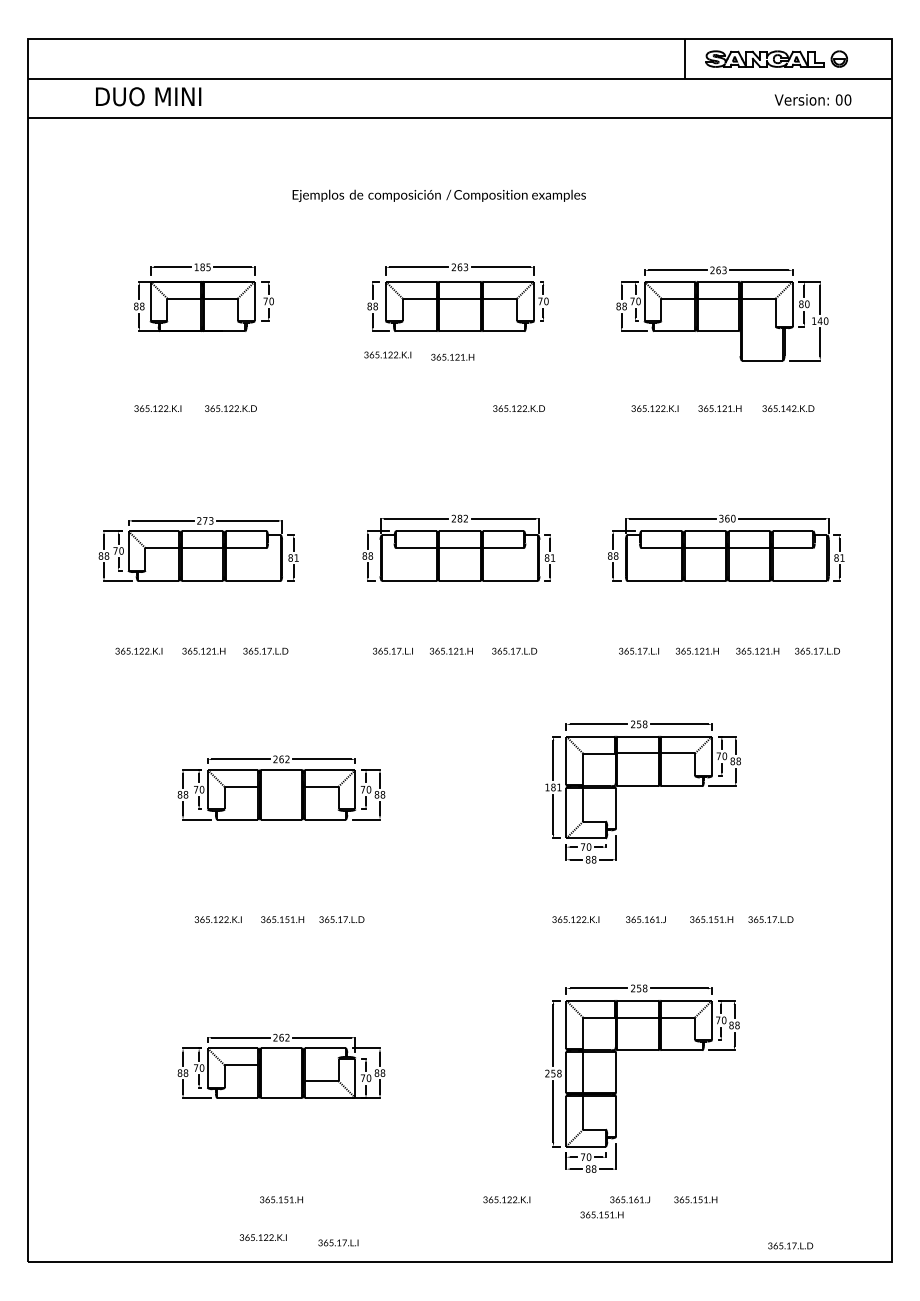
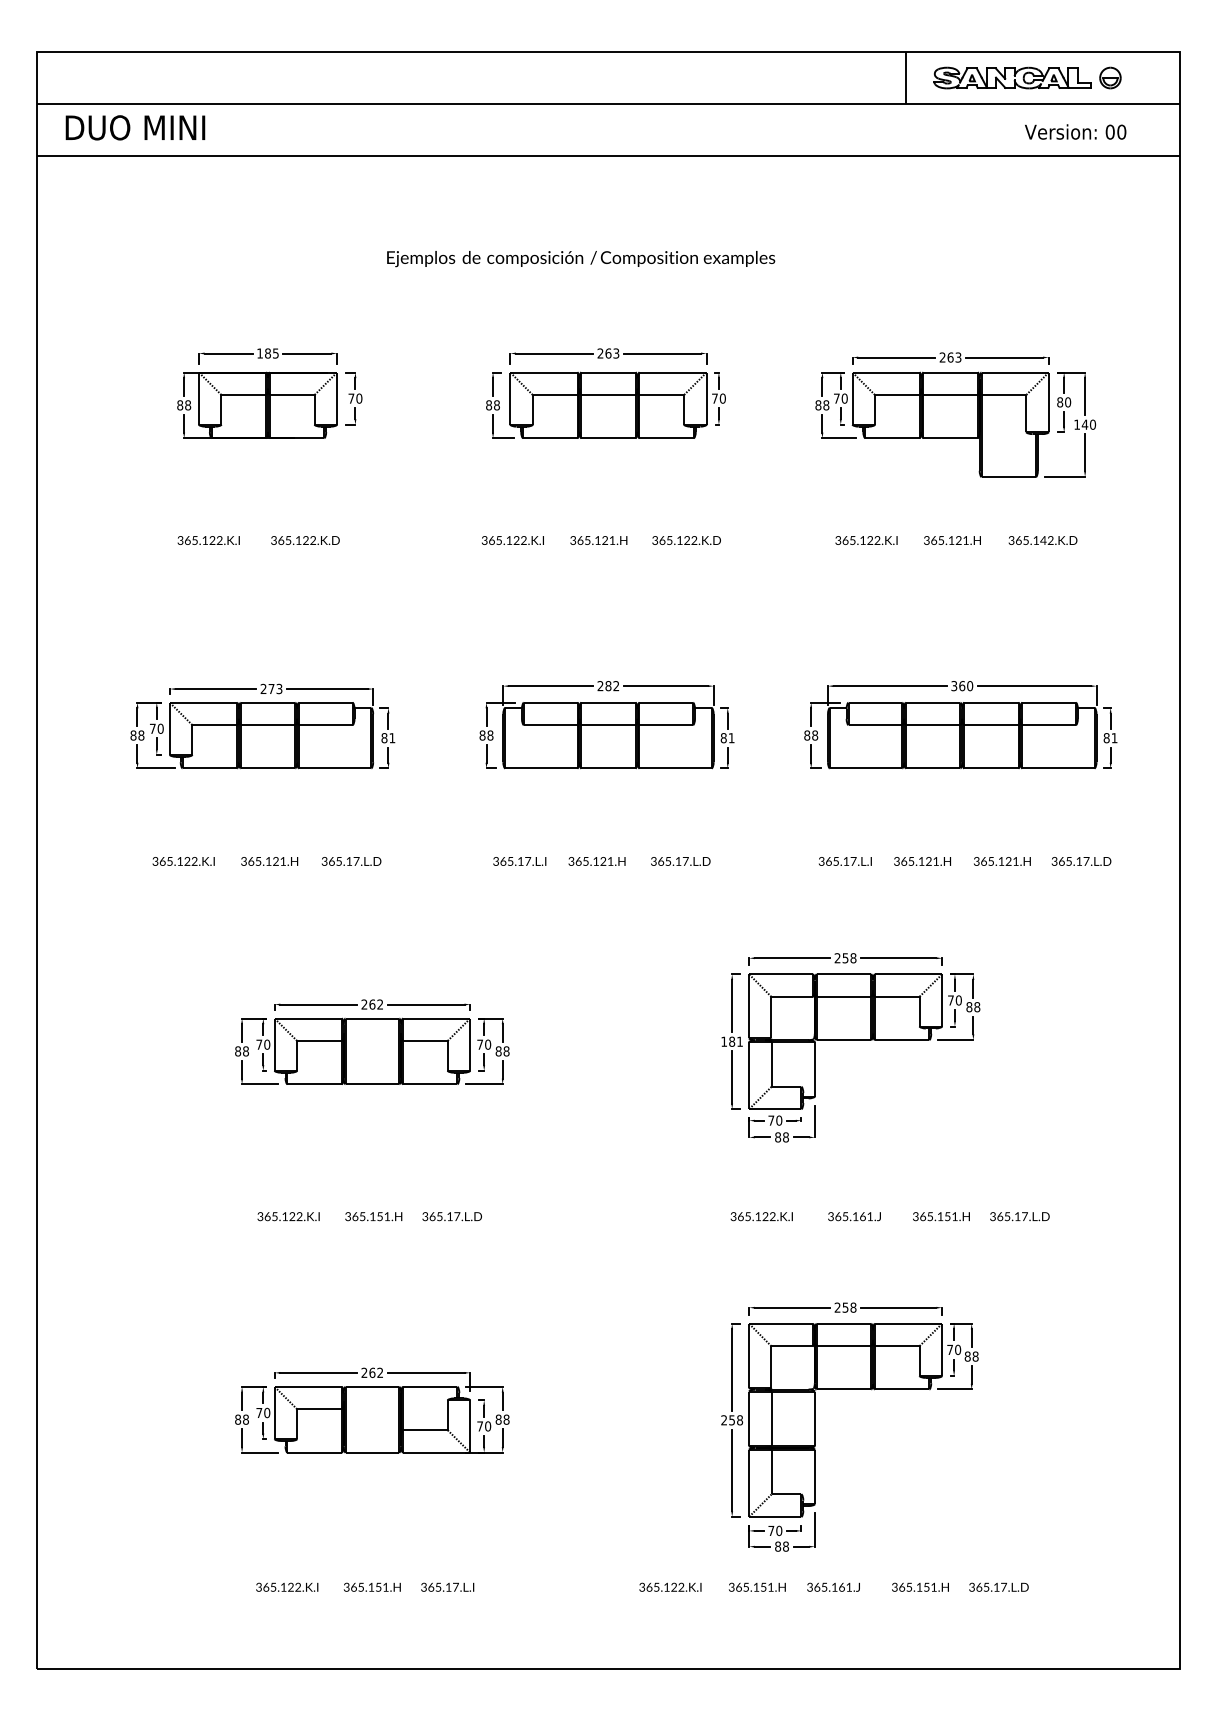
text: (148, 96) -> (135, 127), moved
text: (387, 354) -> (512, 540), moved
text: (452, 357) -> (598, 540), moved
text: (601, 1214) -> (756, 1586), moved
text: (263, 1237) -> (287, 1586), moved
text: (338, 1242) -> (447, 1586), moved
text: (790, 1245) -> (998, 1586), moved

